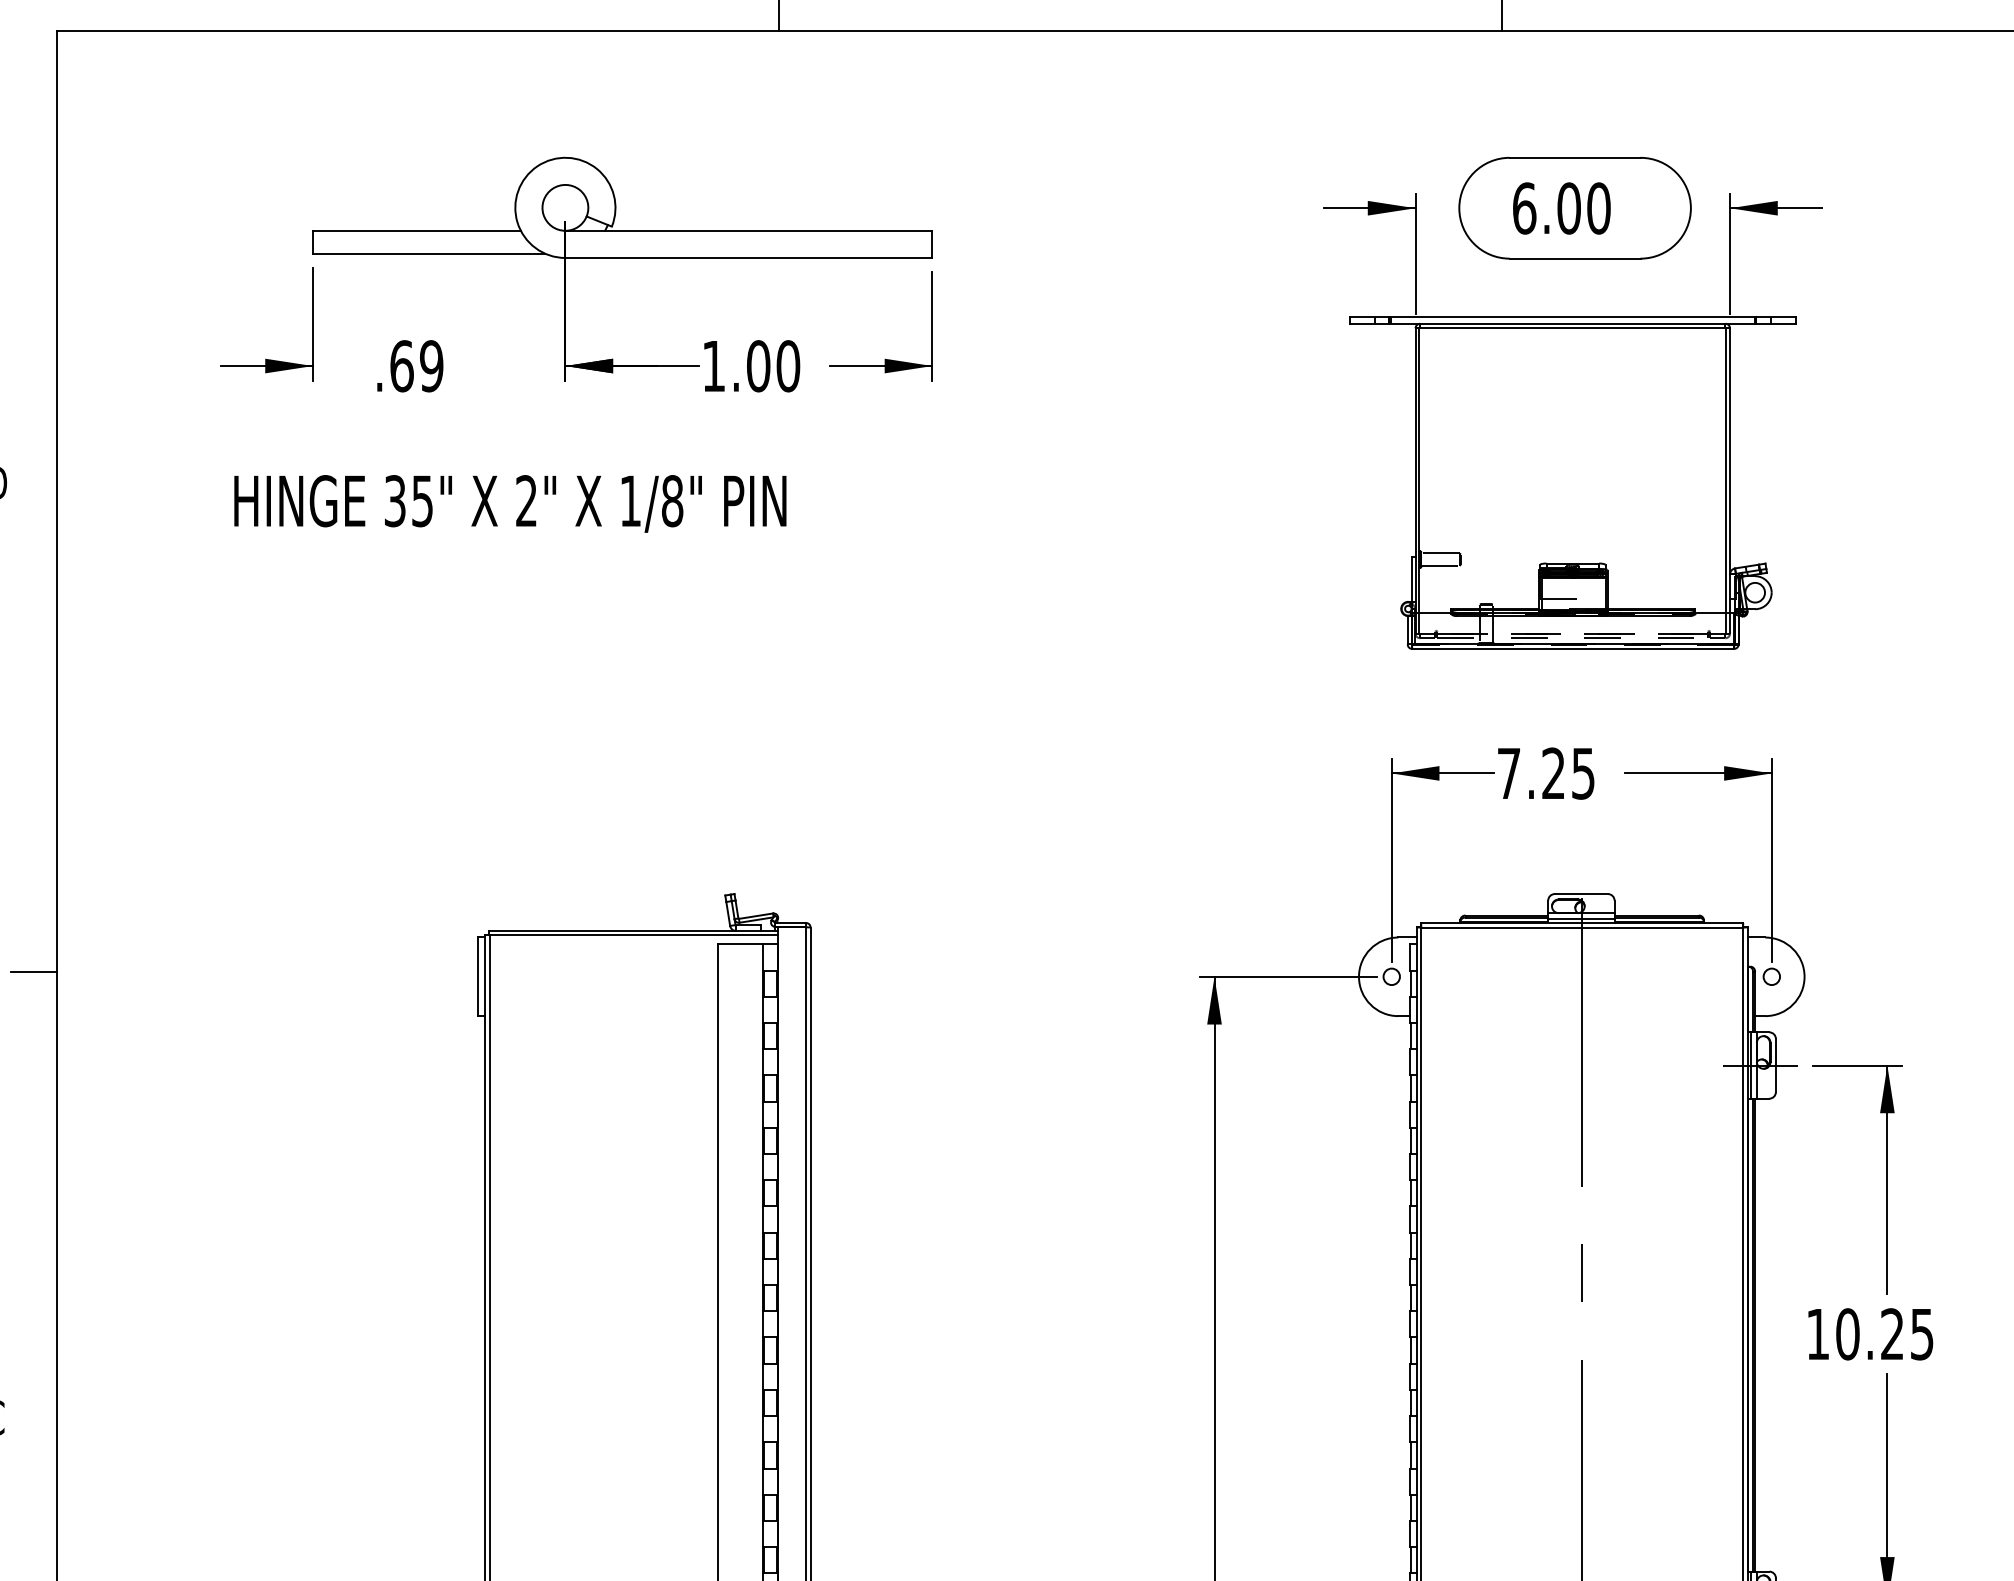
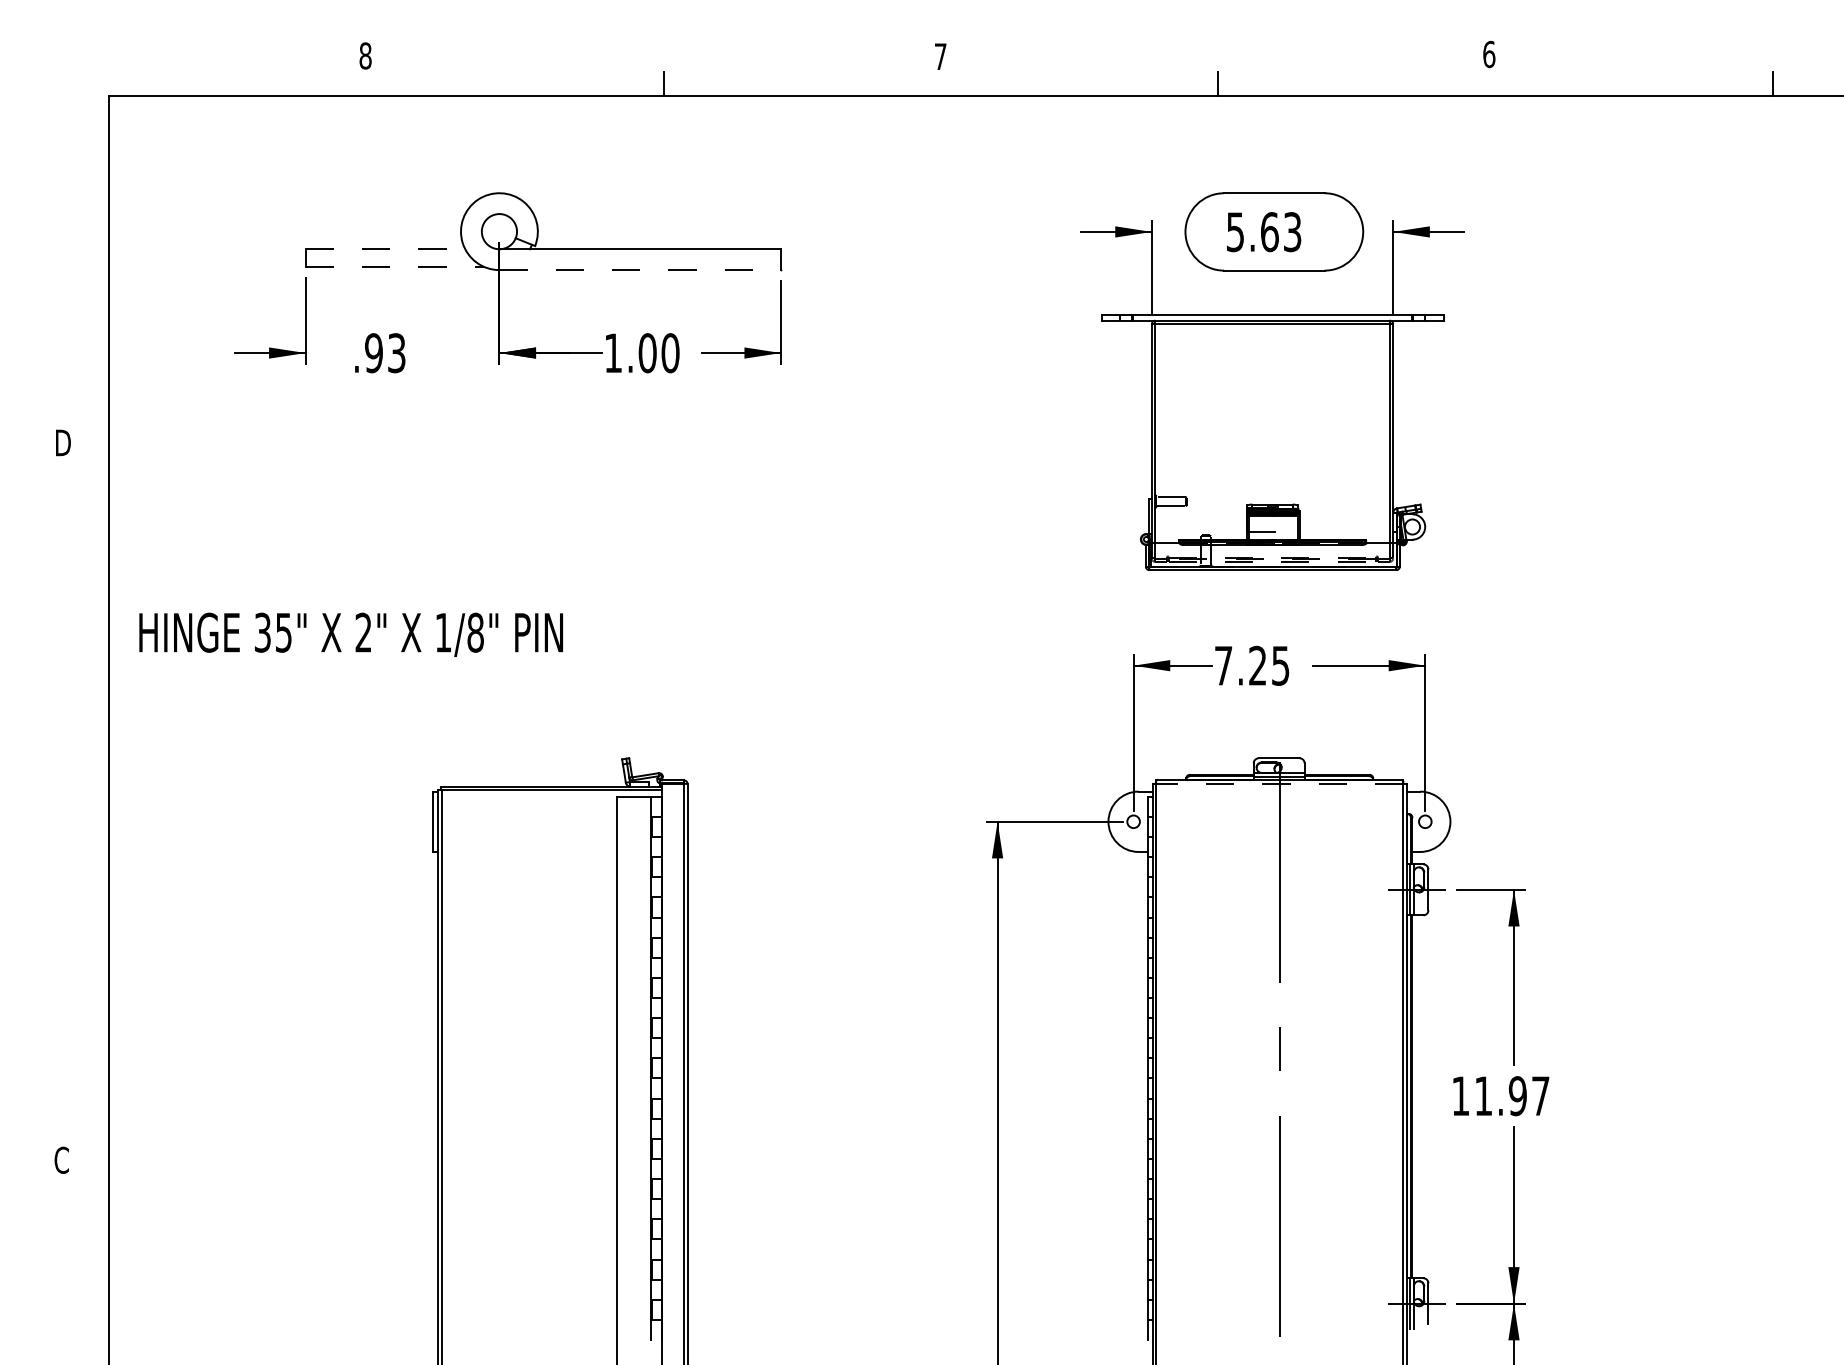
text: (1560, 208) -> (1263, 232), 6.00 -> 5.63
line: (416, 231) -> (385, 249), solid -> dashed
line: (429, 253) -> (395, 266), solid -> dashed
line: (749, 258) -> (640, 270), solid -> dashed
text: (416, 366) -> (385, 353), .69 -> .93
text: (509, 503) -> (350, 634), moved
line: (1581, 928) -> (1279, 784), solid -> dashed
line: (33, 971) -> (91, 817), removed
text: (1884, 1334) -> (1511, 1096), 10.25 -> 11.97

